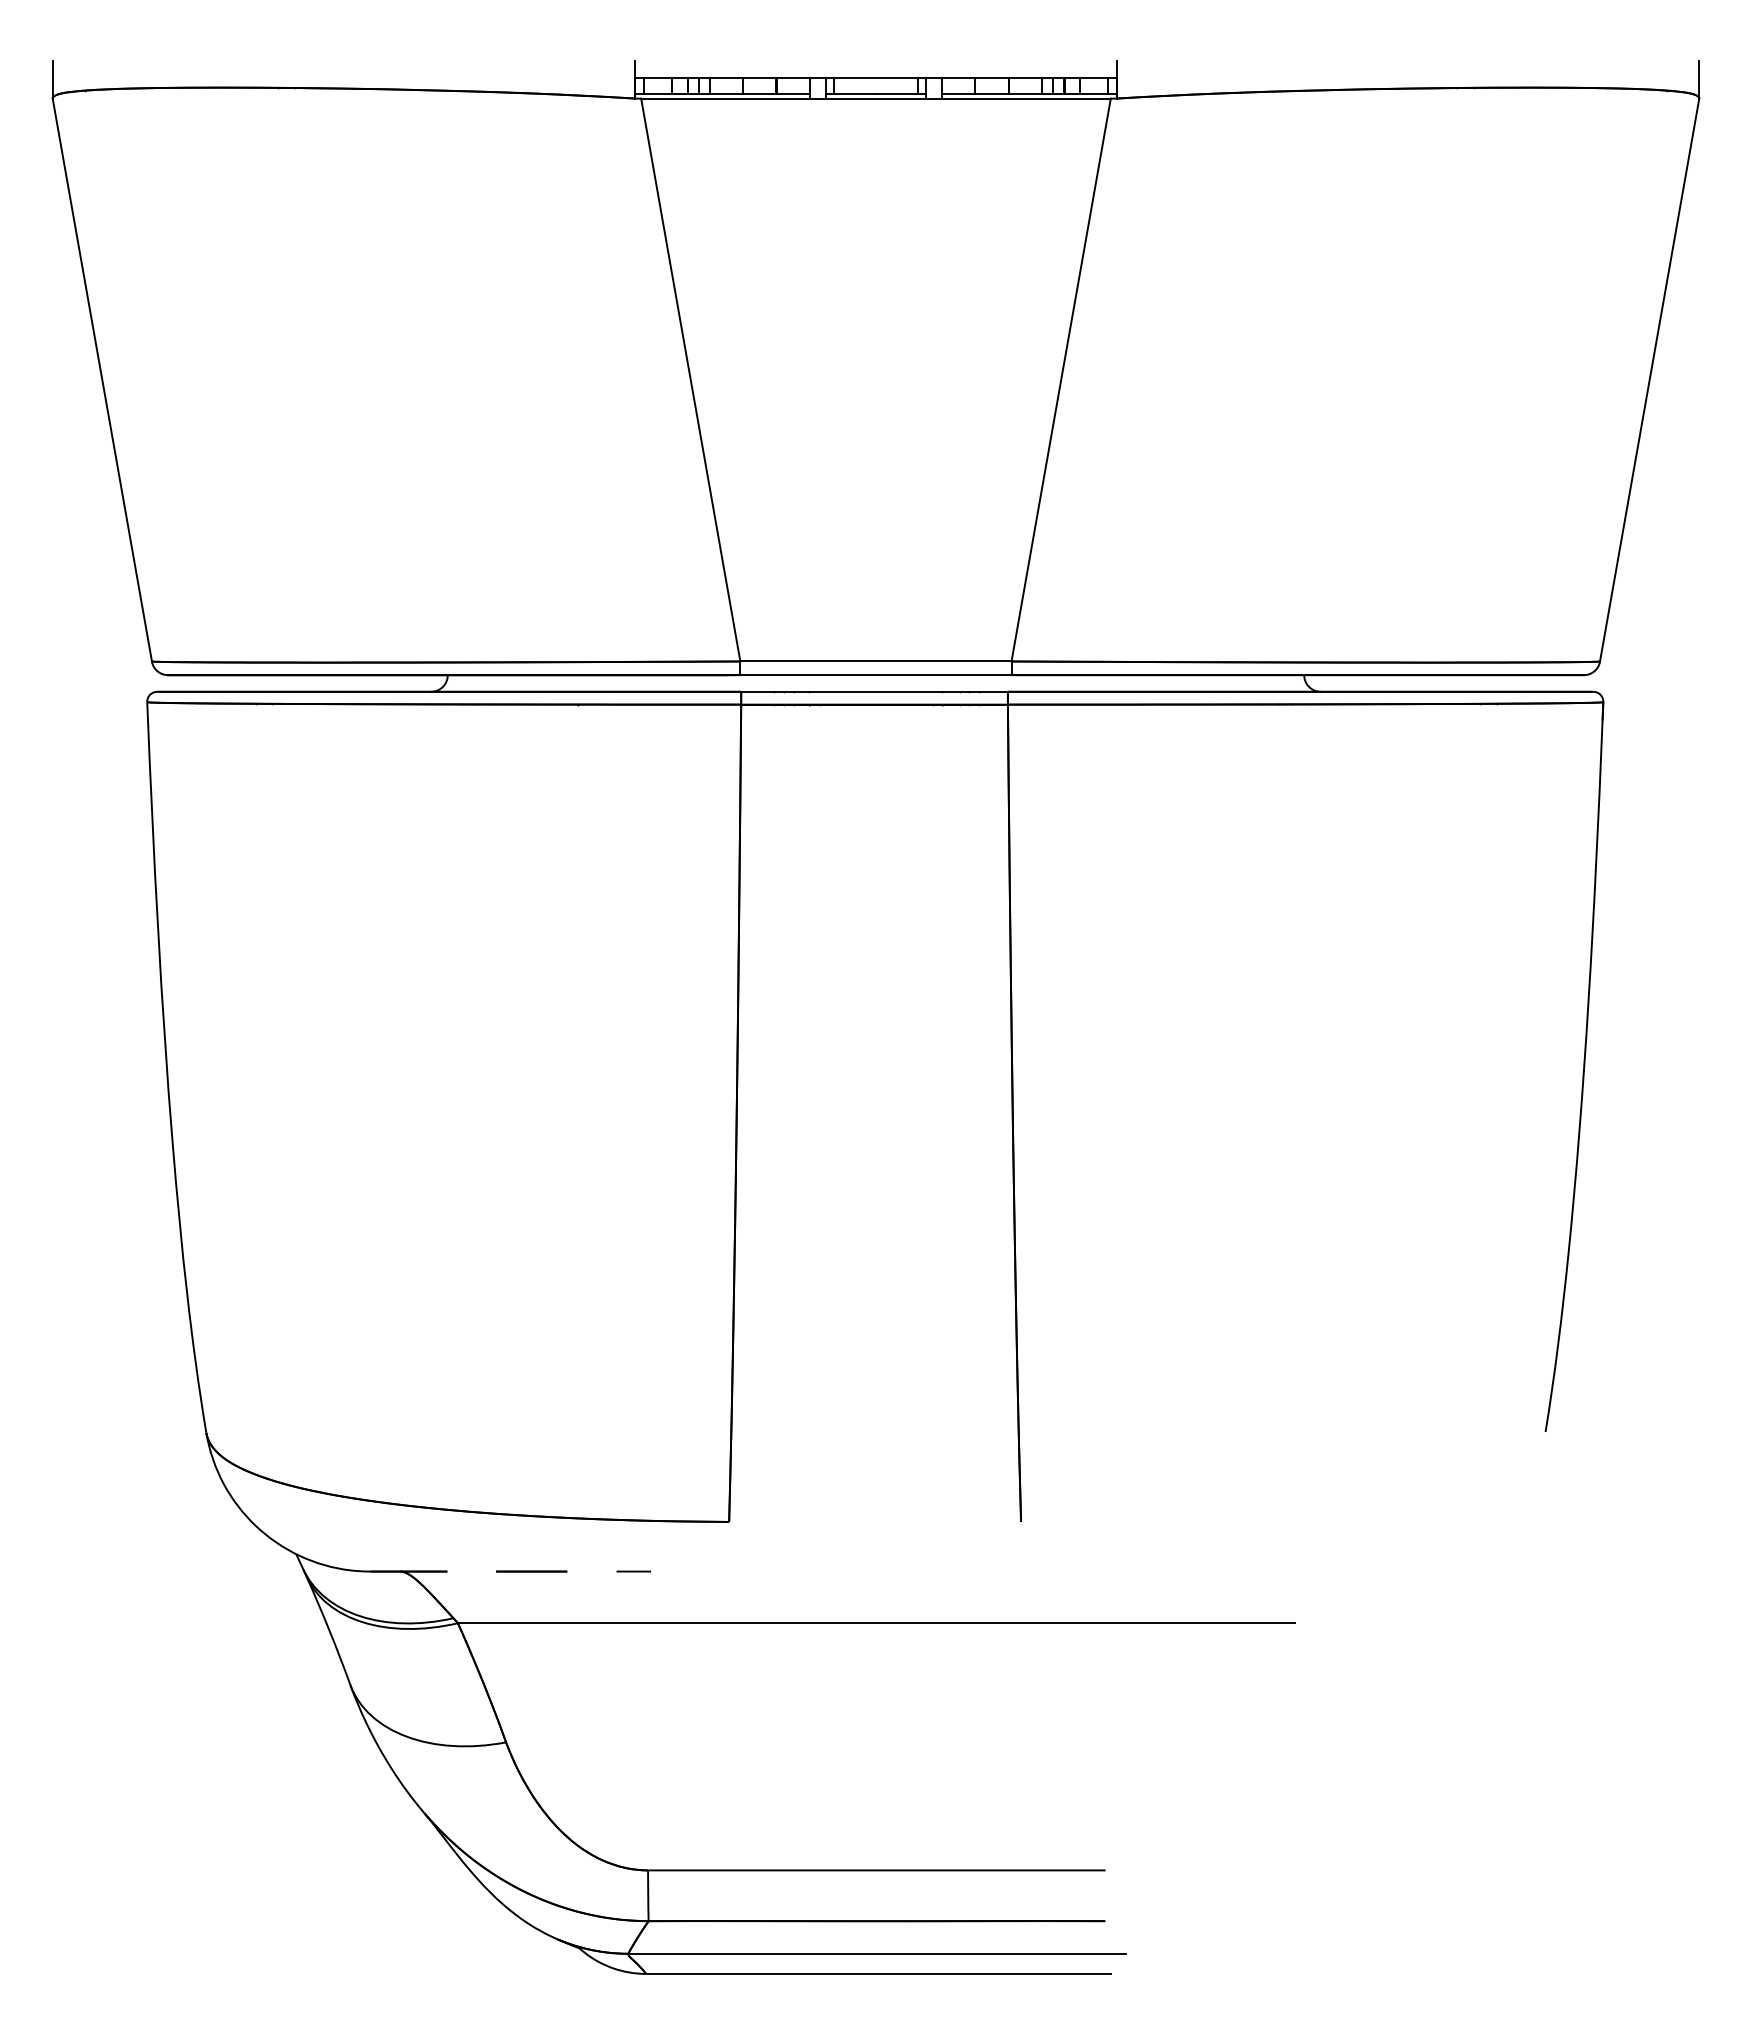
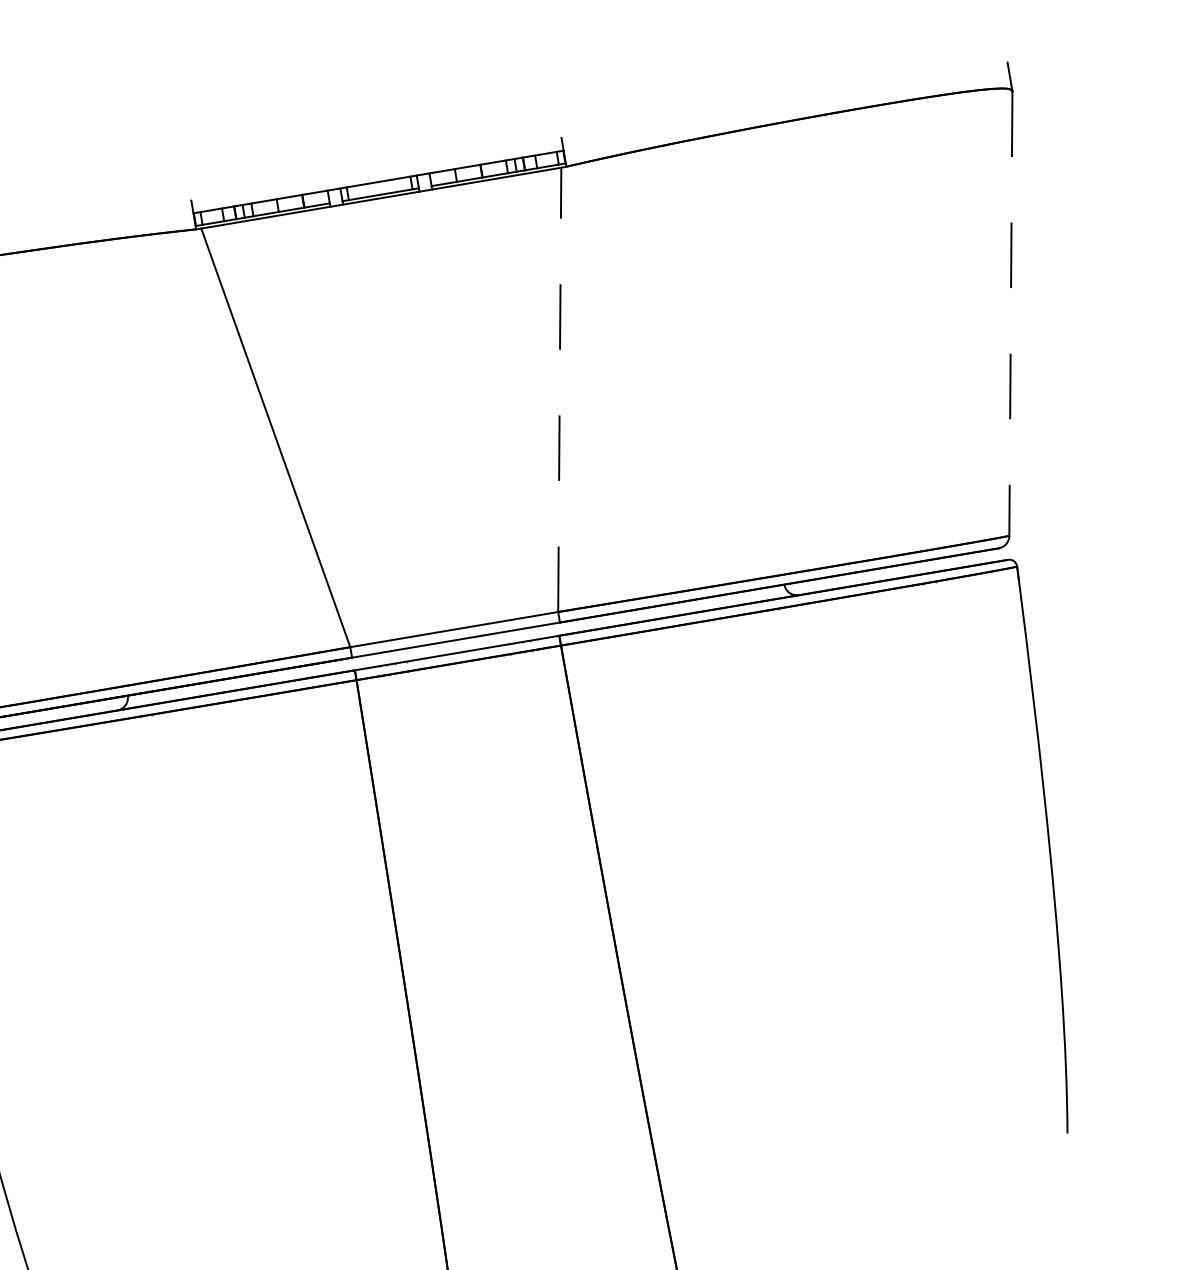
line: (1061, 380) -> (560, 390), solid -> dashed
line: (1649, 380) -> (1010, 313), solid -> dashed

